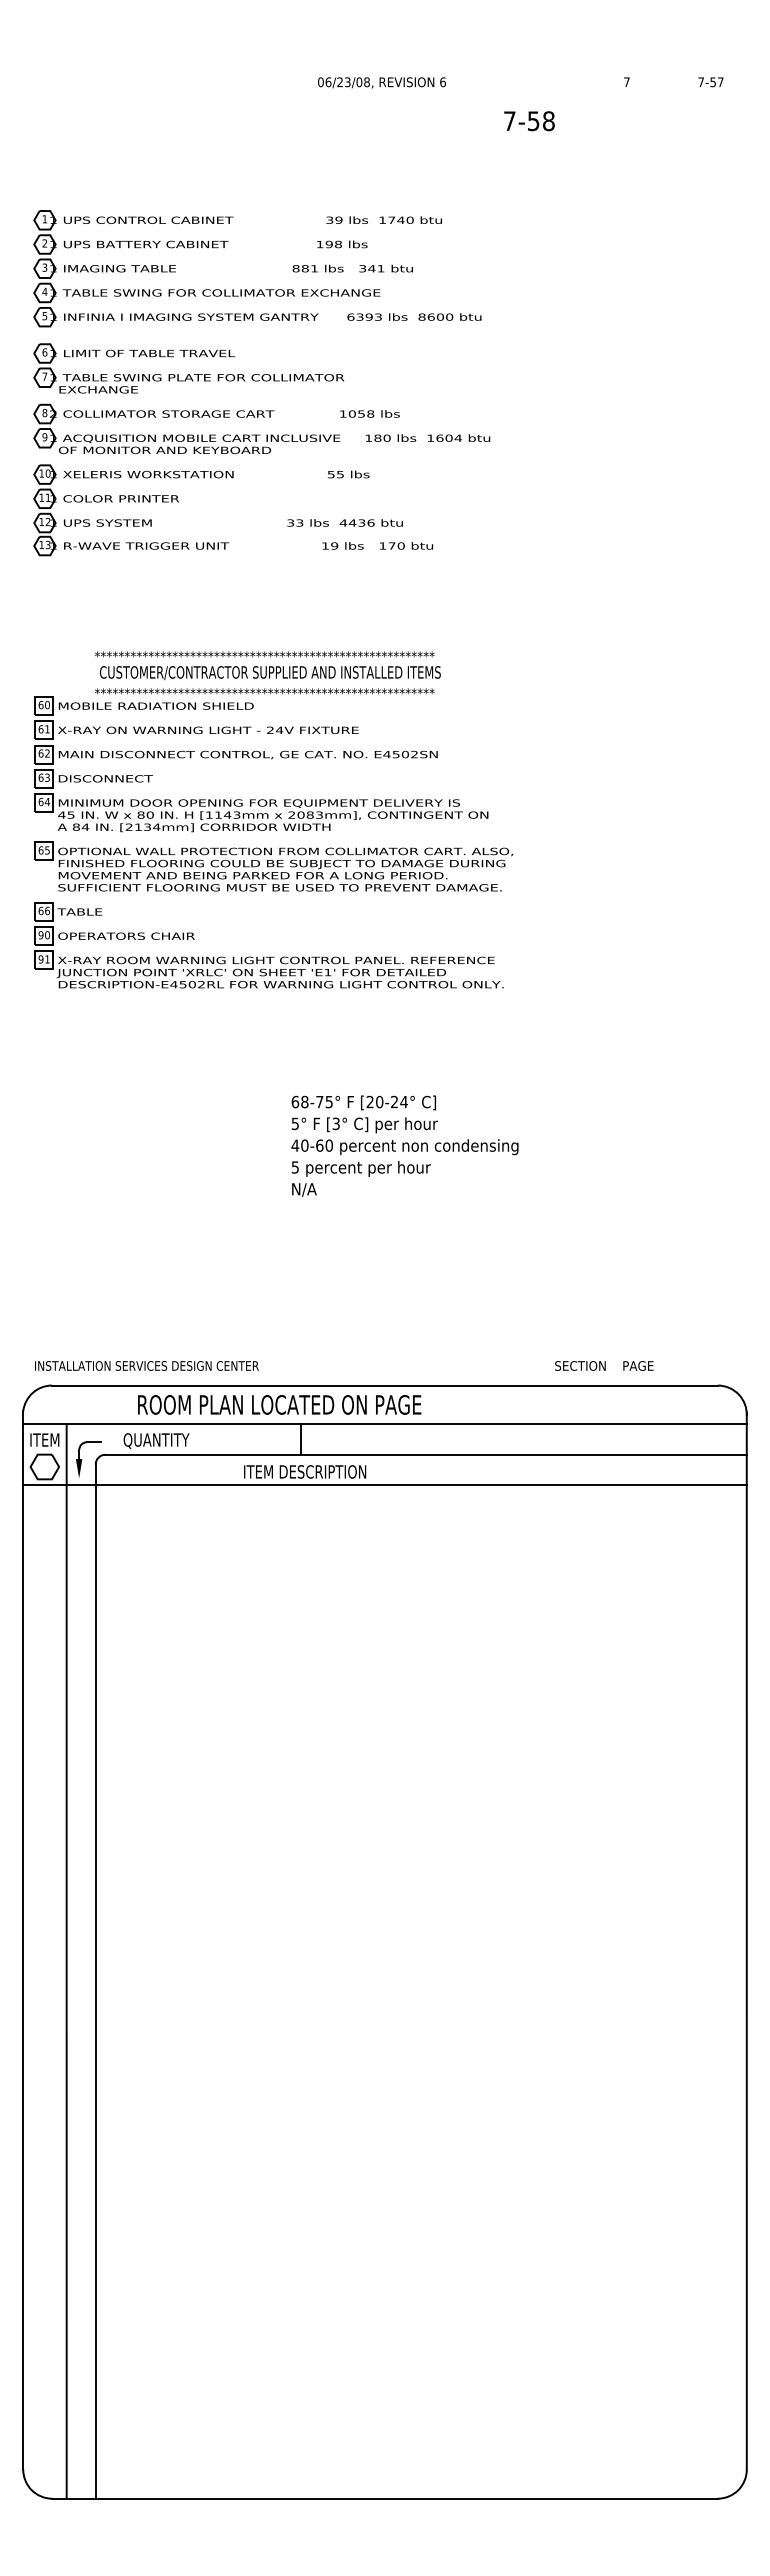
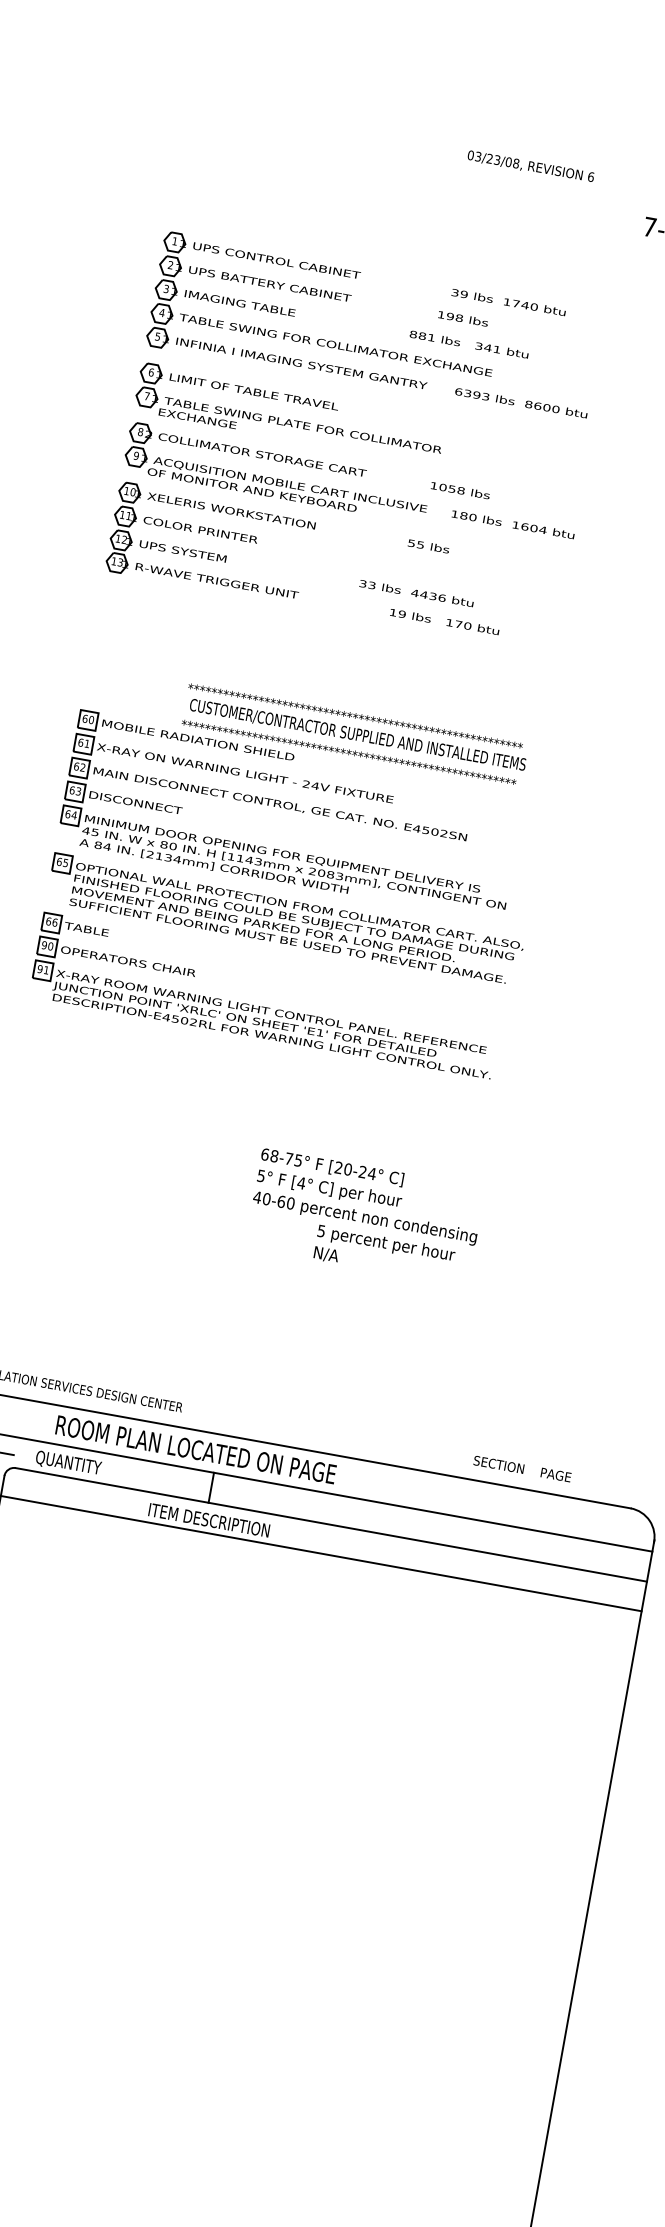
text: (328, 82) -> (478, 156), 06/23/08, -> 03/23/08,
text: (267, 672) -> (355, 734), moved
text: (336, 1123) -> (301, 1182), [3° -> [4°
text: (360, 1178) -> (383, 1253), moved

